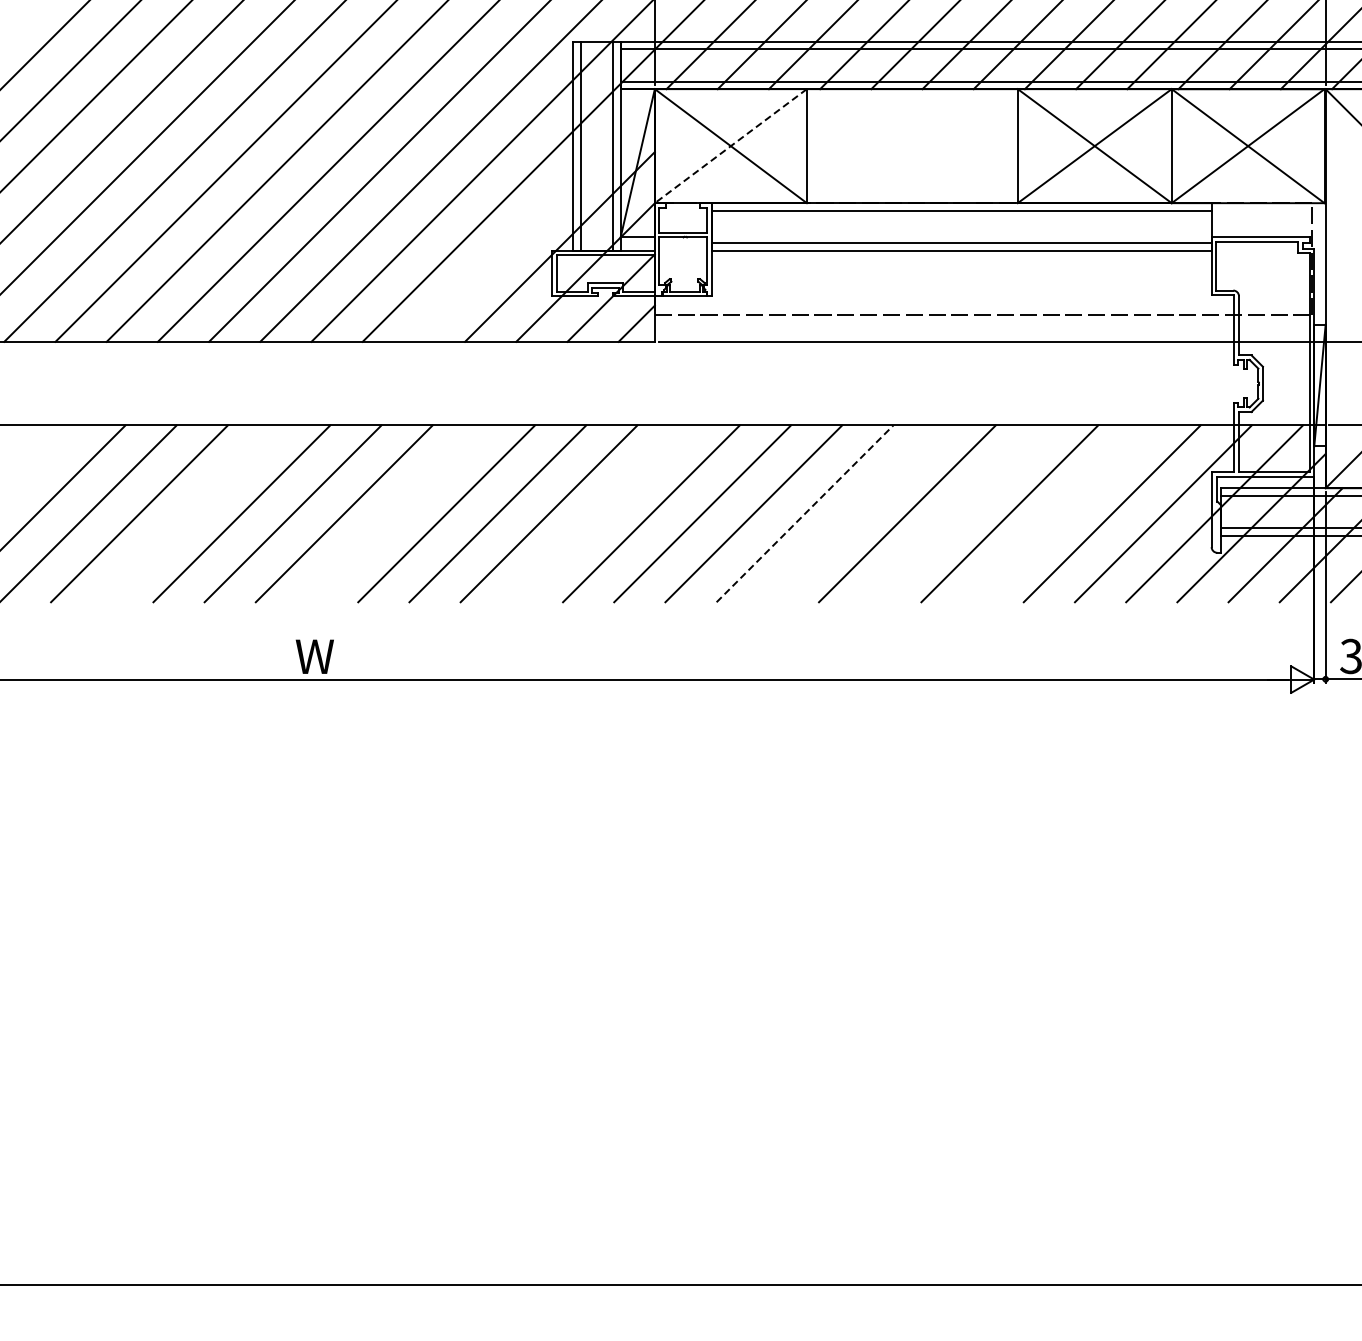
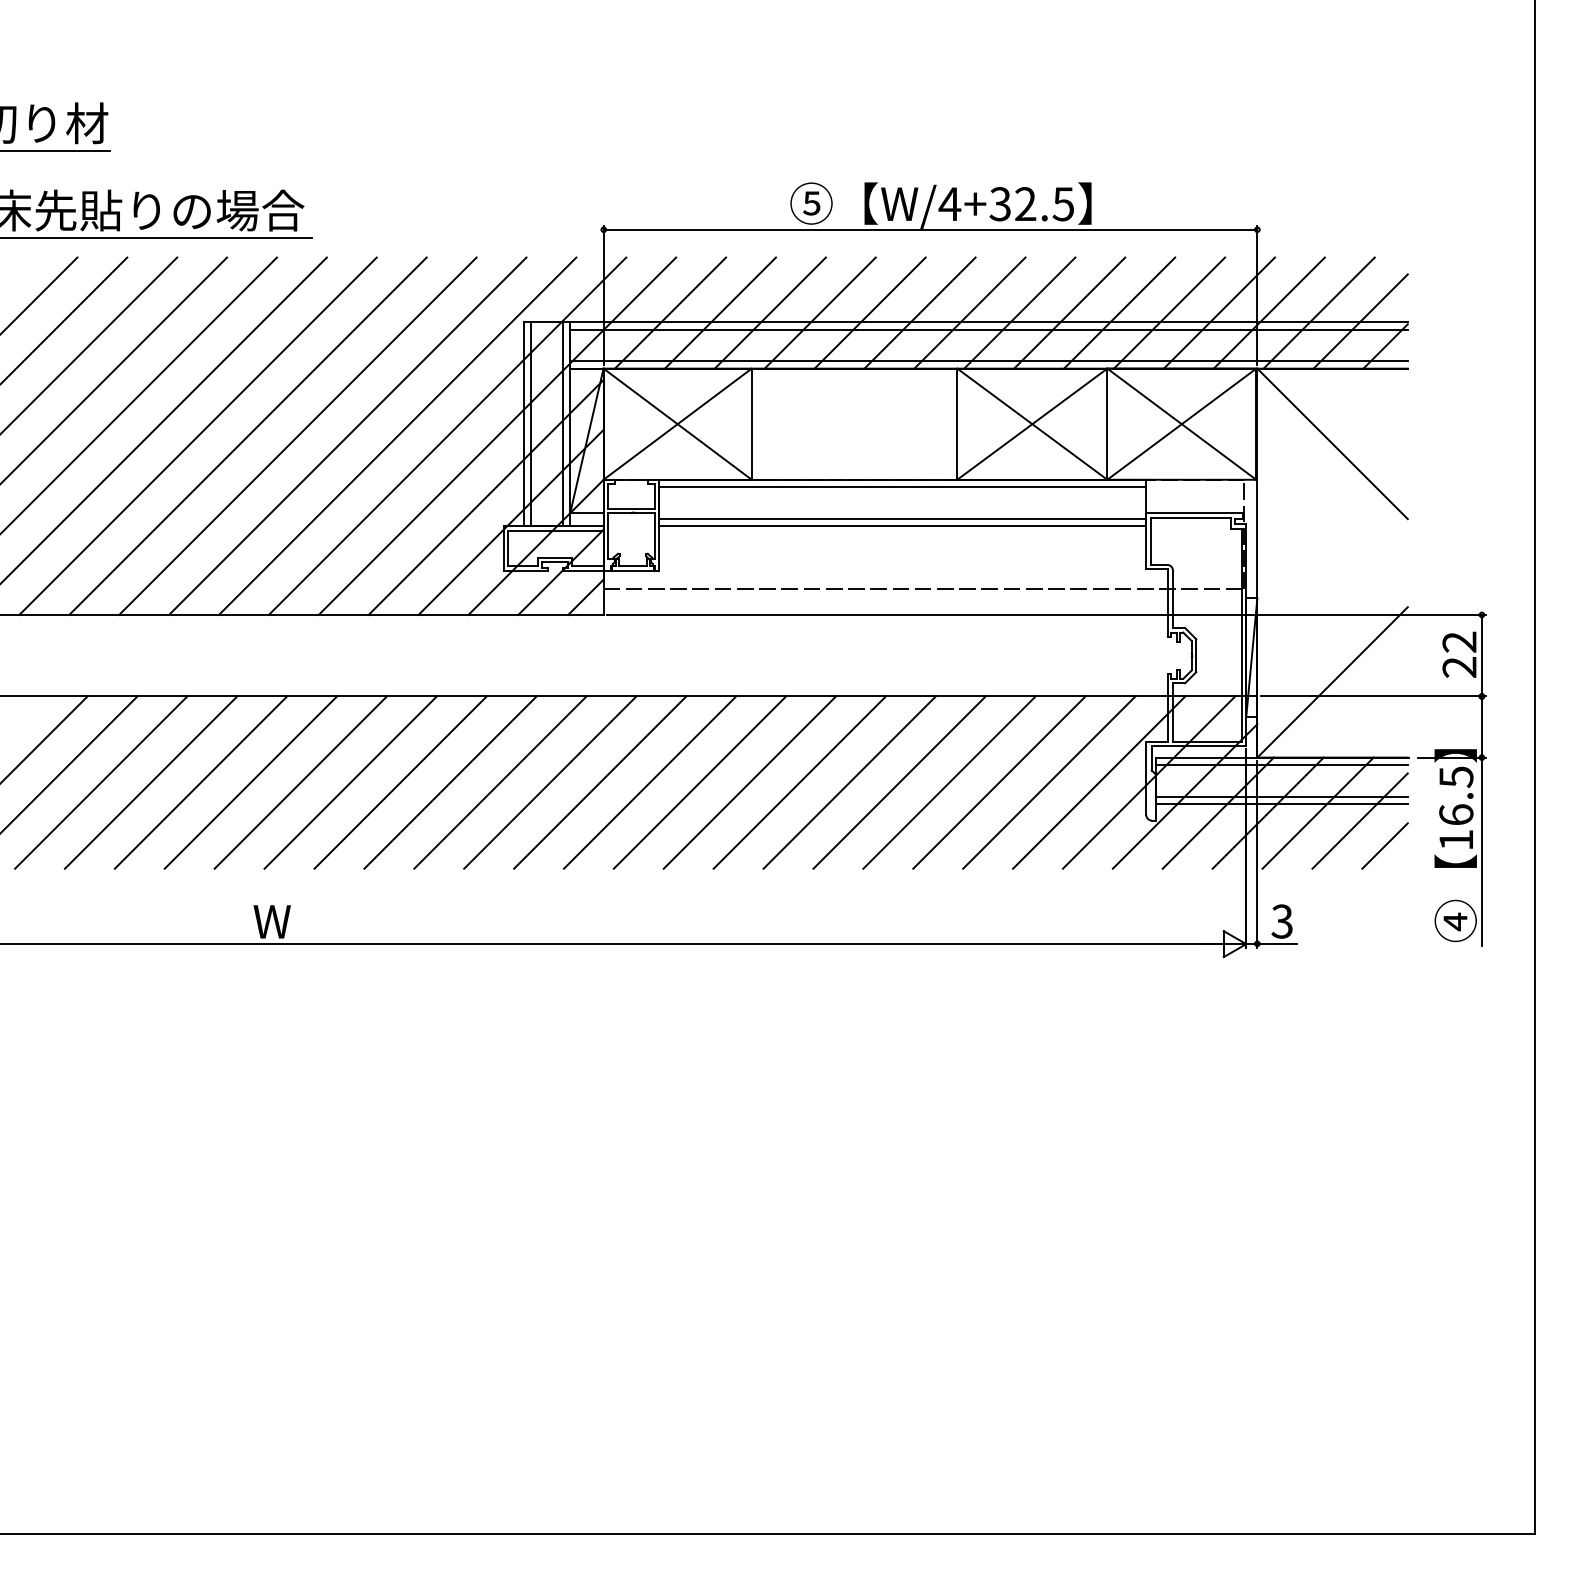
line: (730, 146) -> (677, 424), dashed -> solid
line: (533, 221) -> (485, 497), added
line: (190, 513) -> (150, 782), added
line: (395, 513) -> (350, 782), added
line: (600, 513) -> (550, 782), added
line: (804, 513) -> (749, 782), dashed -> solid
line: (855, 513) -> (799, 782), added
line: (958, 513) -> (899, 782), added
line: (1061, 513) -> (999, 782), added

